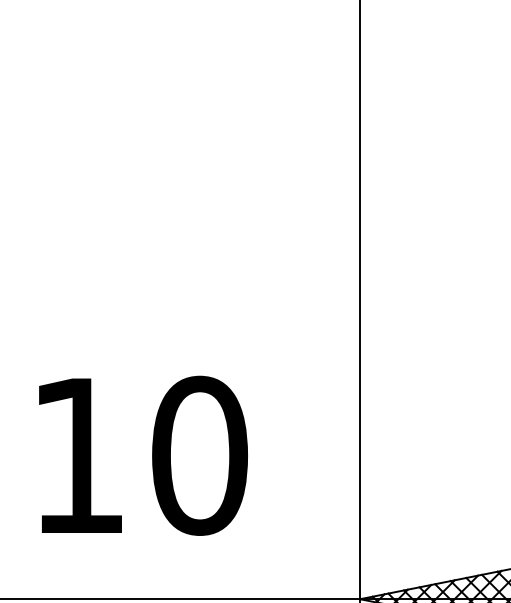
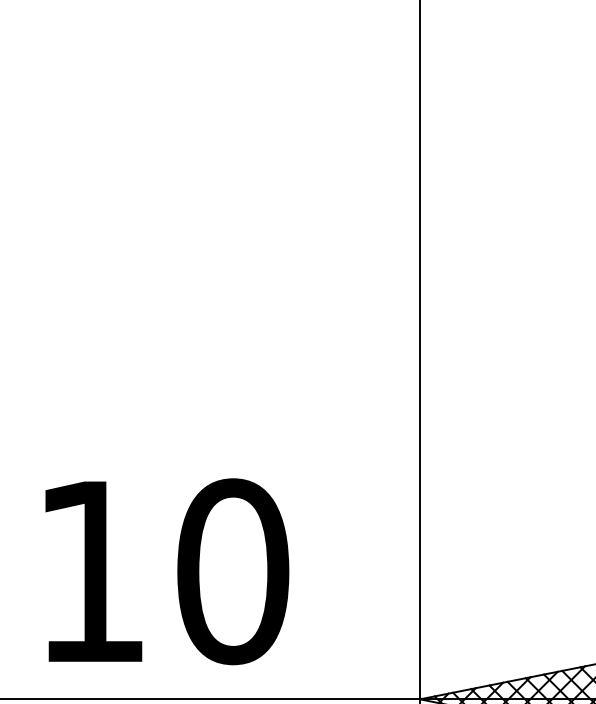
text: (143, 455) -> (167, 571), moved

